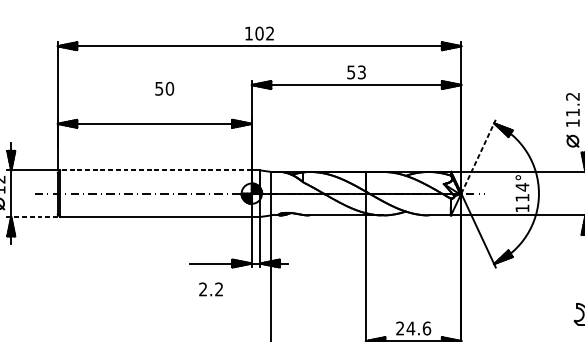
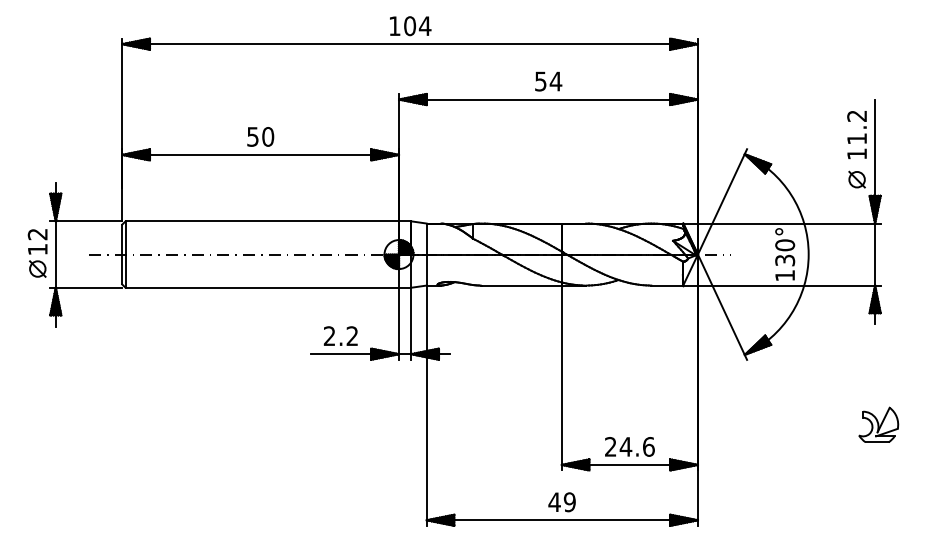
text: (269, 33) -> (424, 25), 102 -> 104
text: (361, 72) -> (555, 81), 53 -> 54
text: (164, 88) -> (260, 136), moved
line: (478, 156) -> (722, 201), dashed -> solid
line: (156, 170) -> (262, 221), dashed -> solid
text: (522, 192) -> (785, 252), 114° -> 130°
line: (34, 216) -> (88, 287), dashed -> solid
text: (210, 288) -> (340, 335), moved

